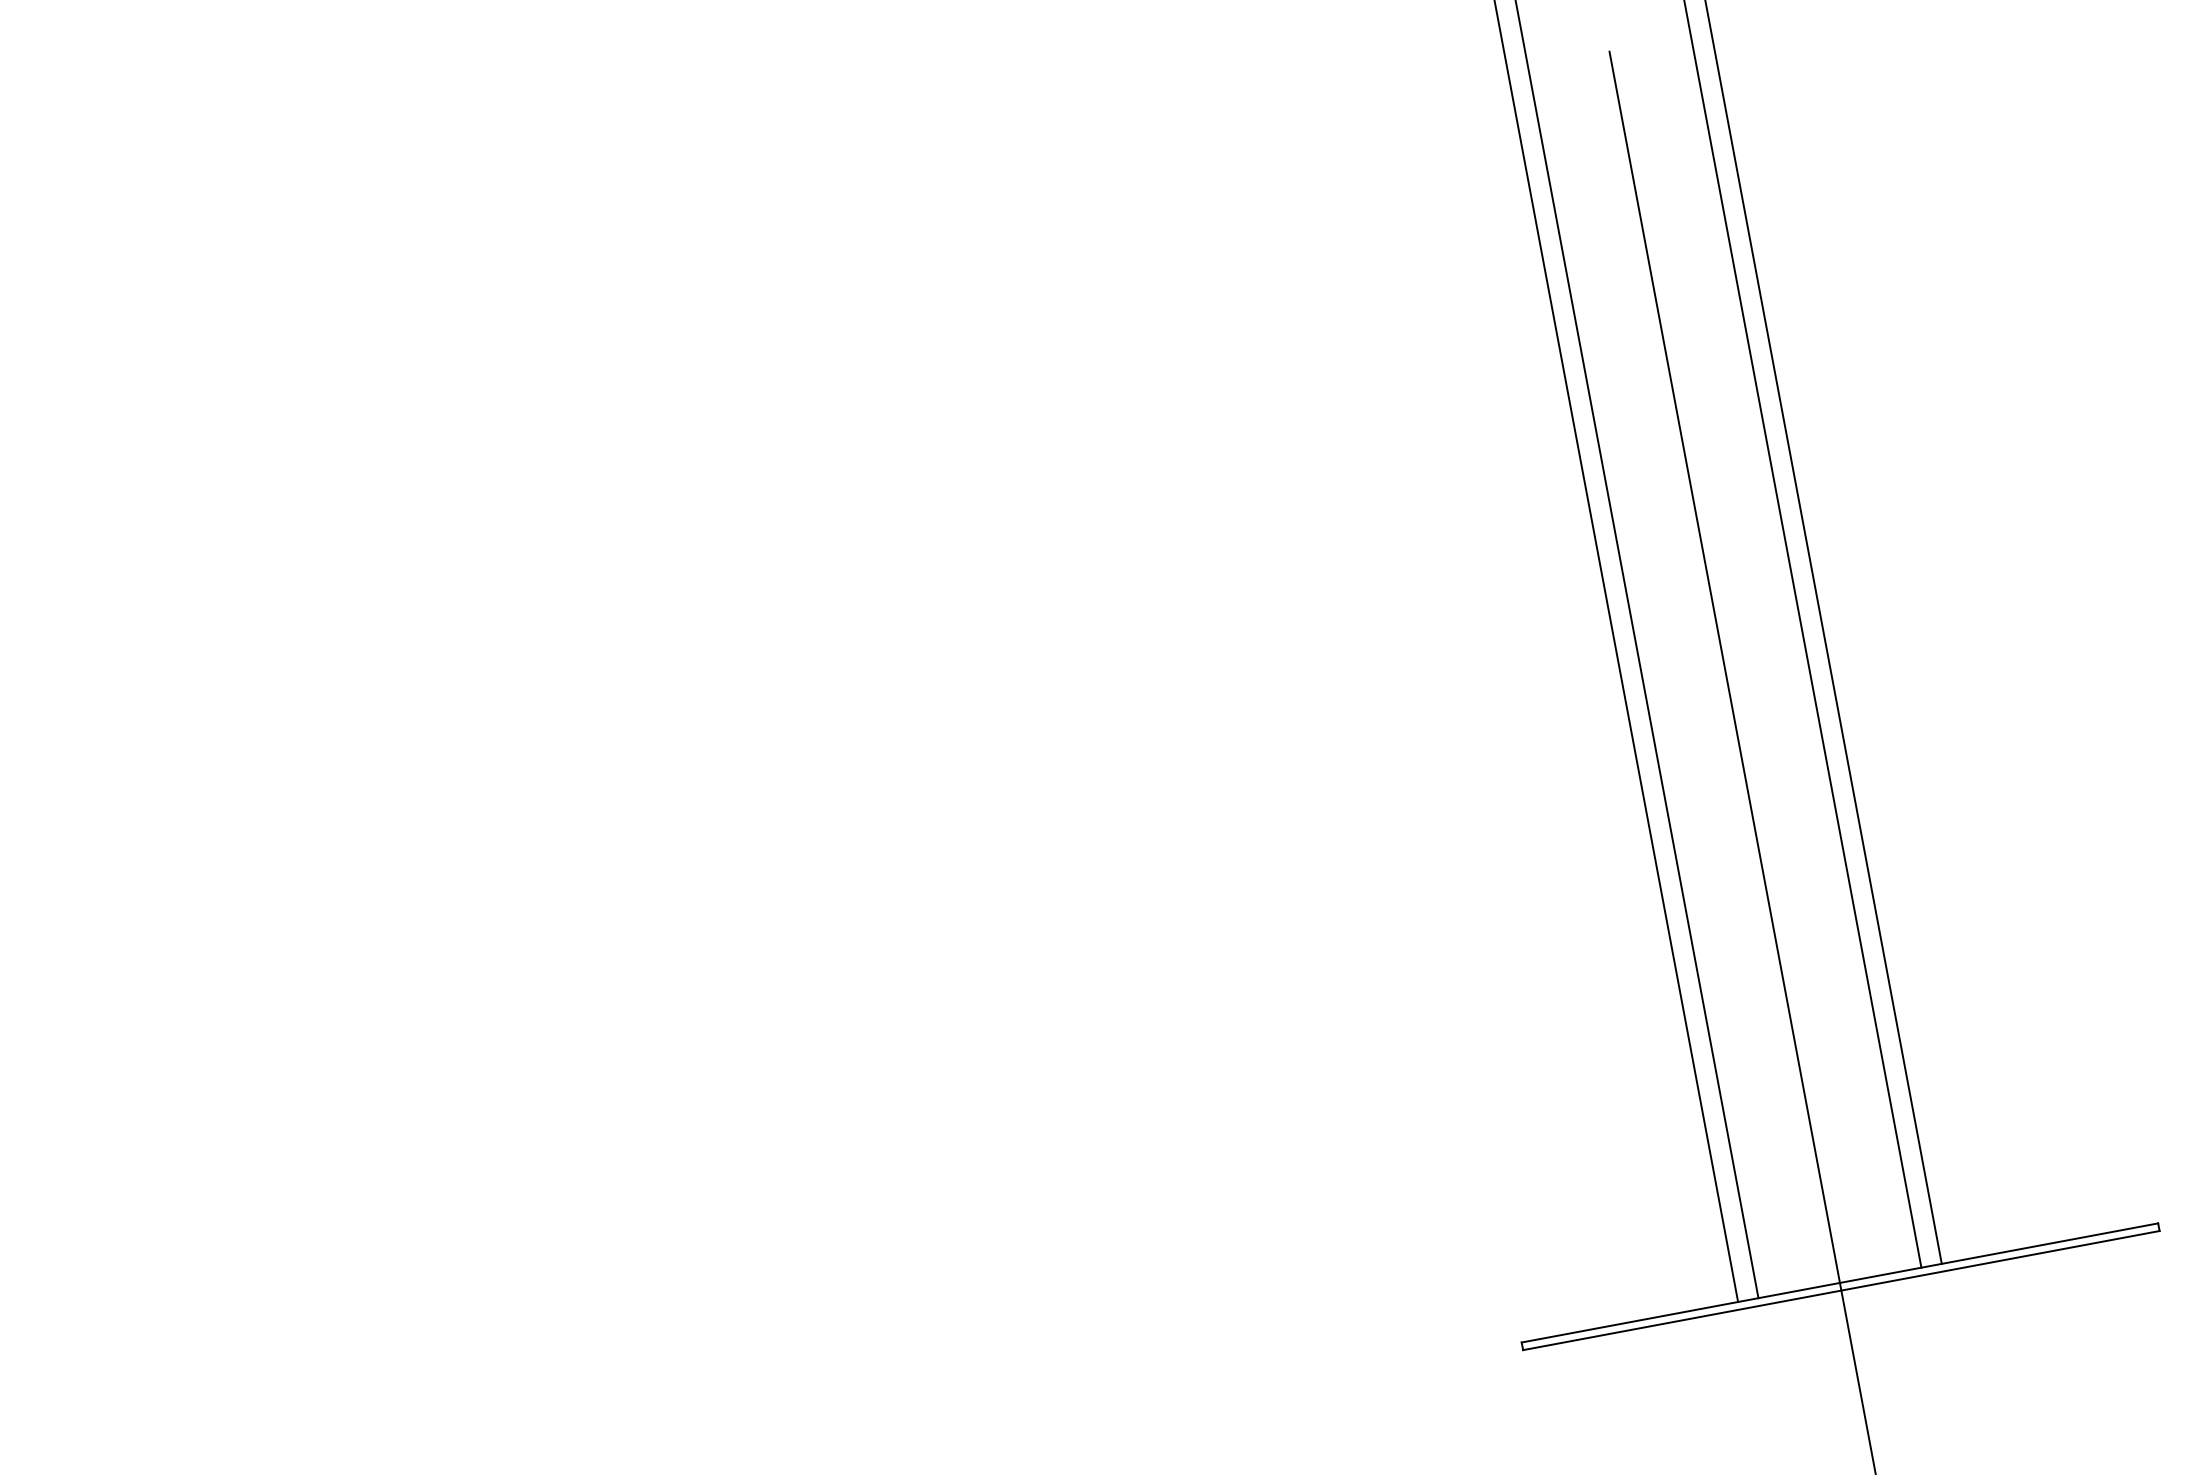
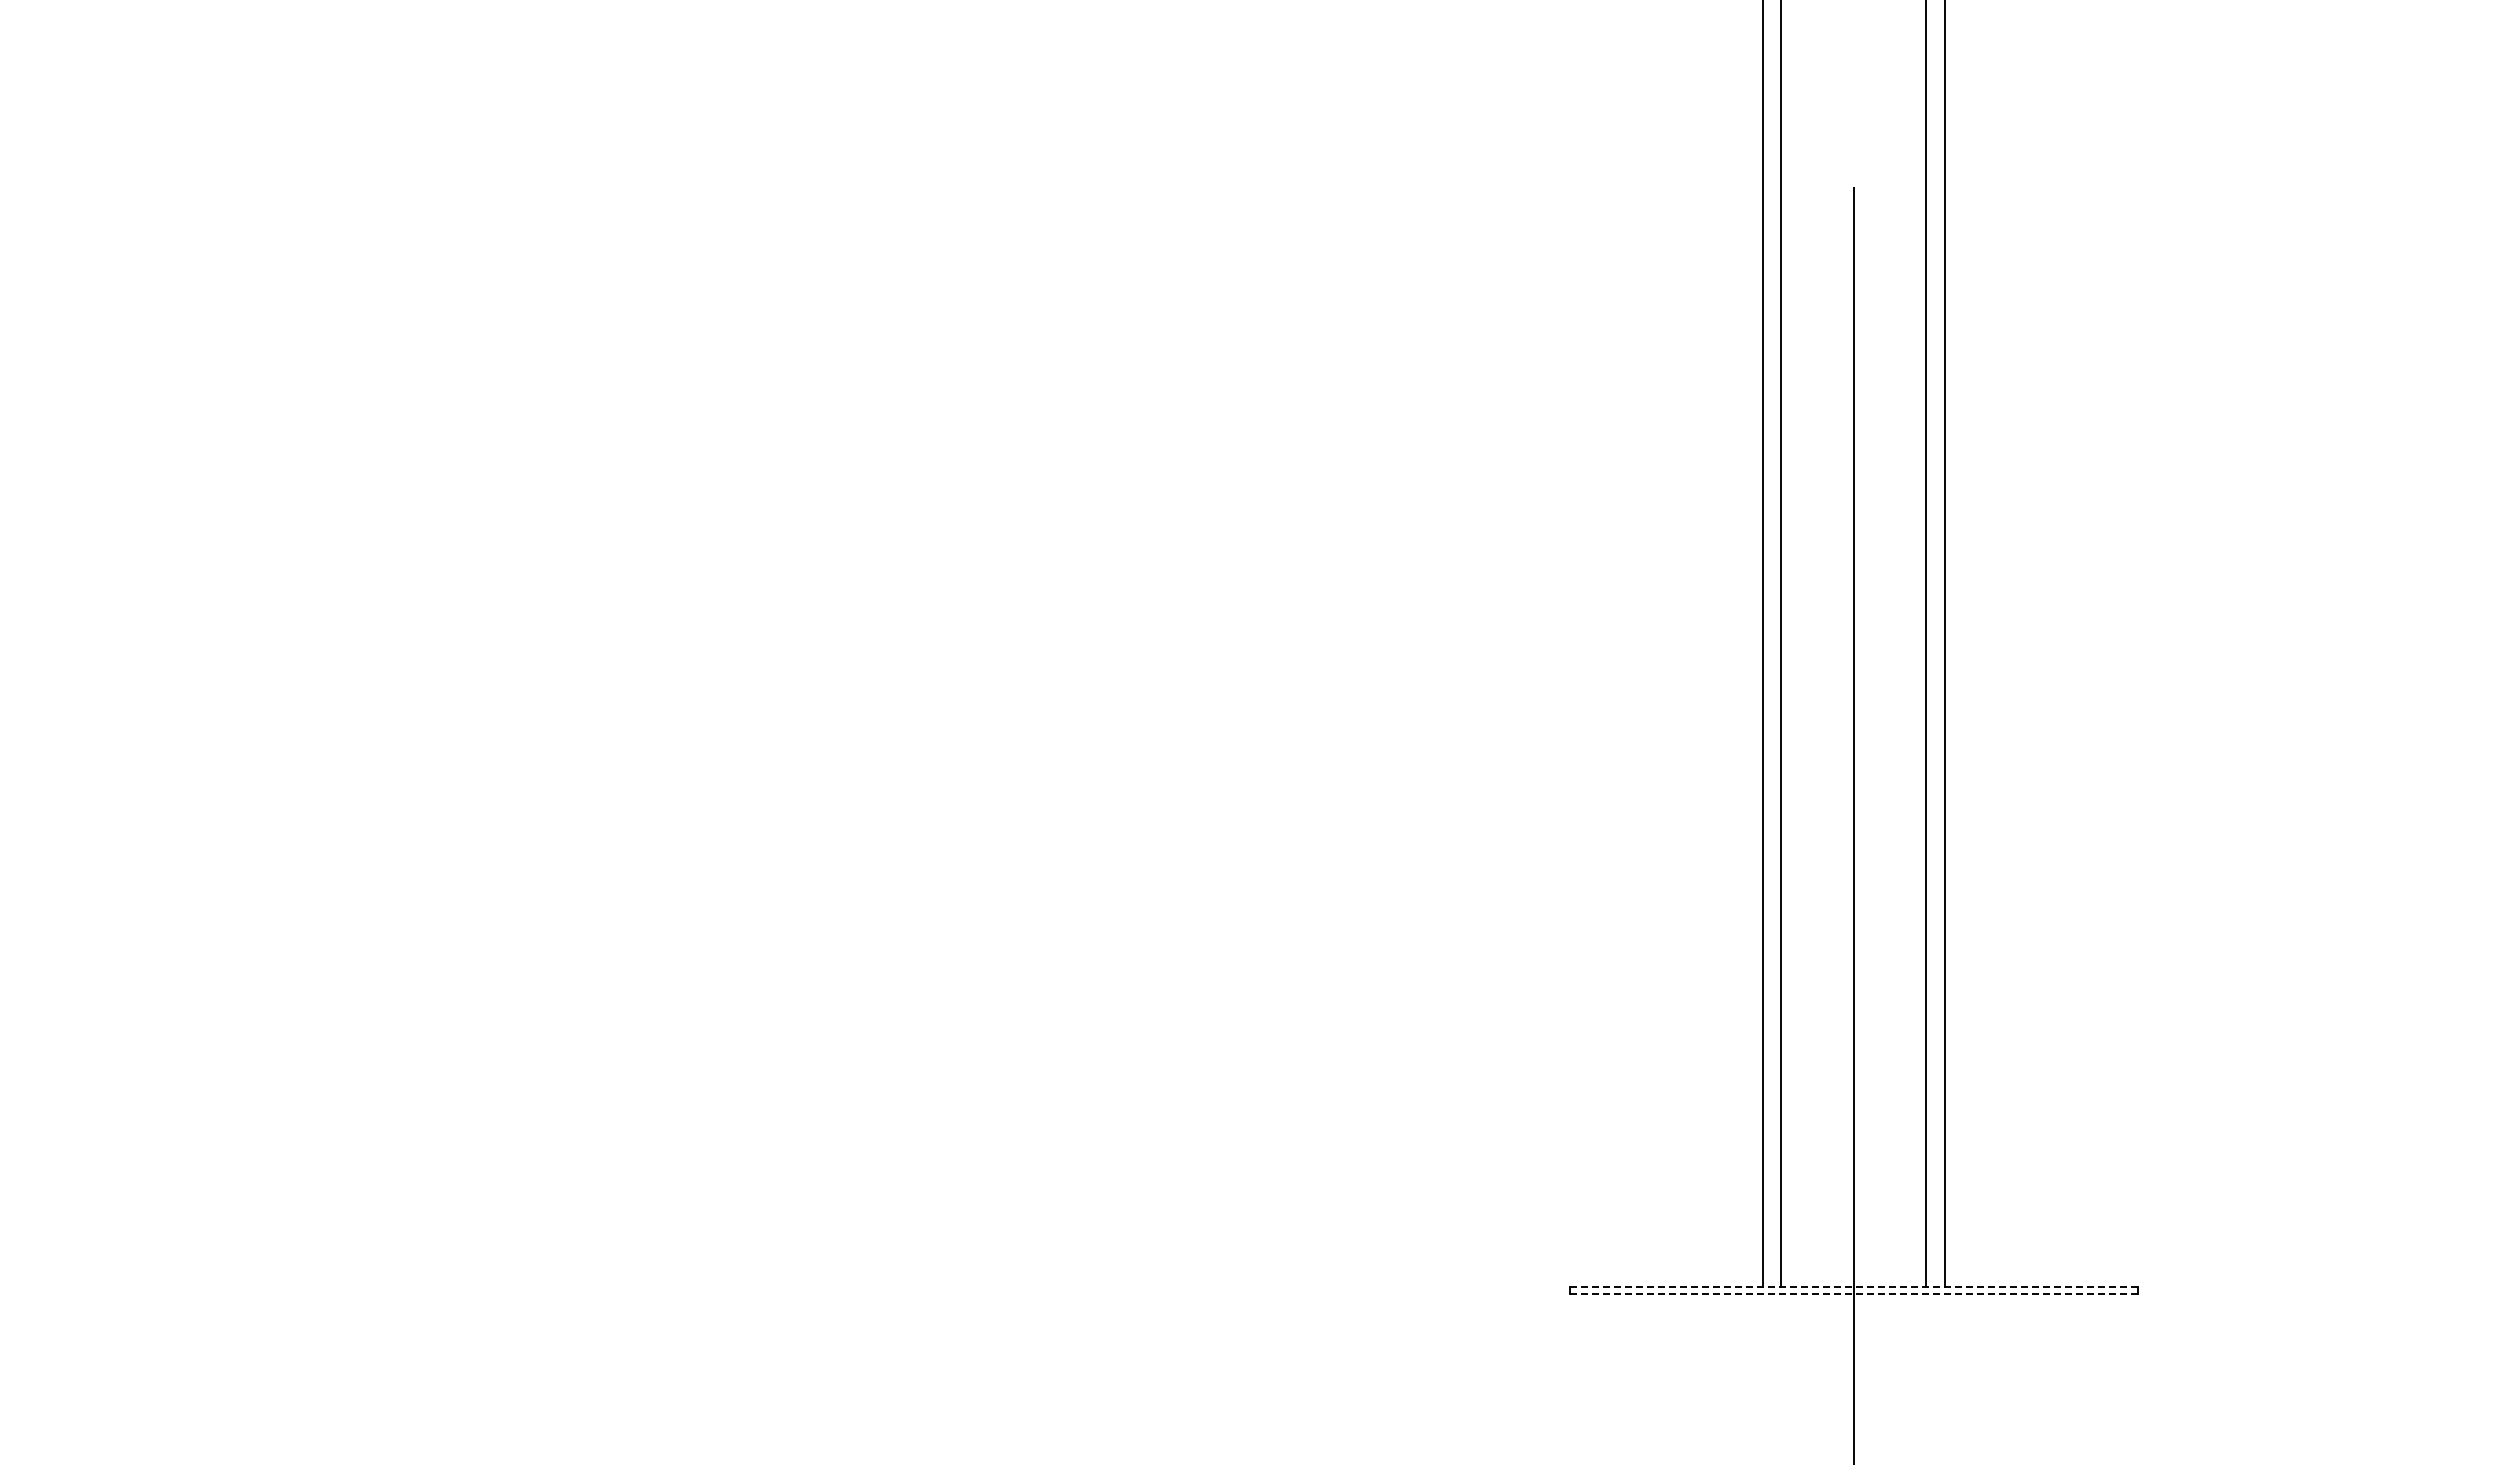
line: (1840, 1282) -> (1854, 1287), solid -> dashed
line: (1842, 1290) -> (1854, 1294), solid -> dashed

